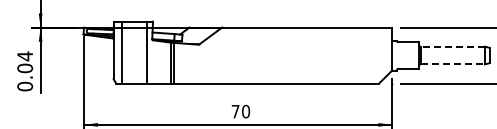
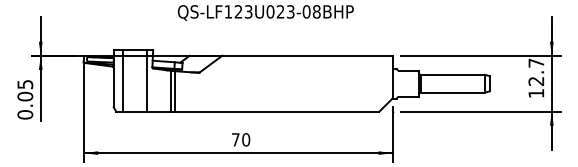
line: (452, 46) -> (452, 74), dashed -> solid
text: (25, 56) -> (25, 84), 0.04 -> 0.05
line: (453, 64) -> (453, 92), dashed -> solid

